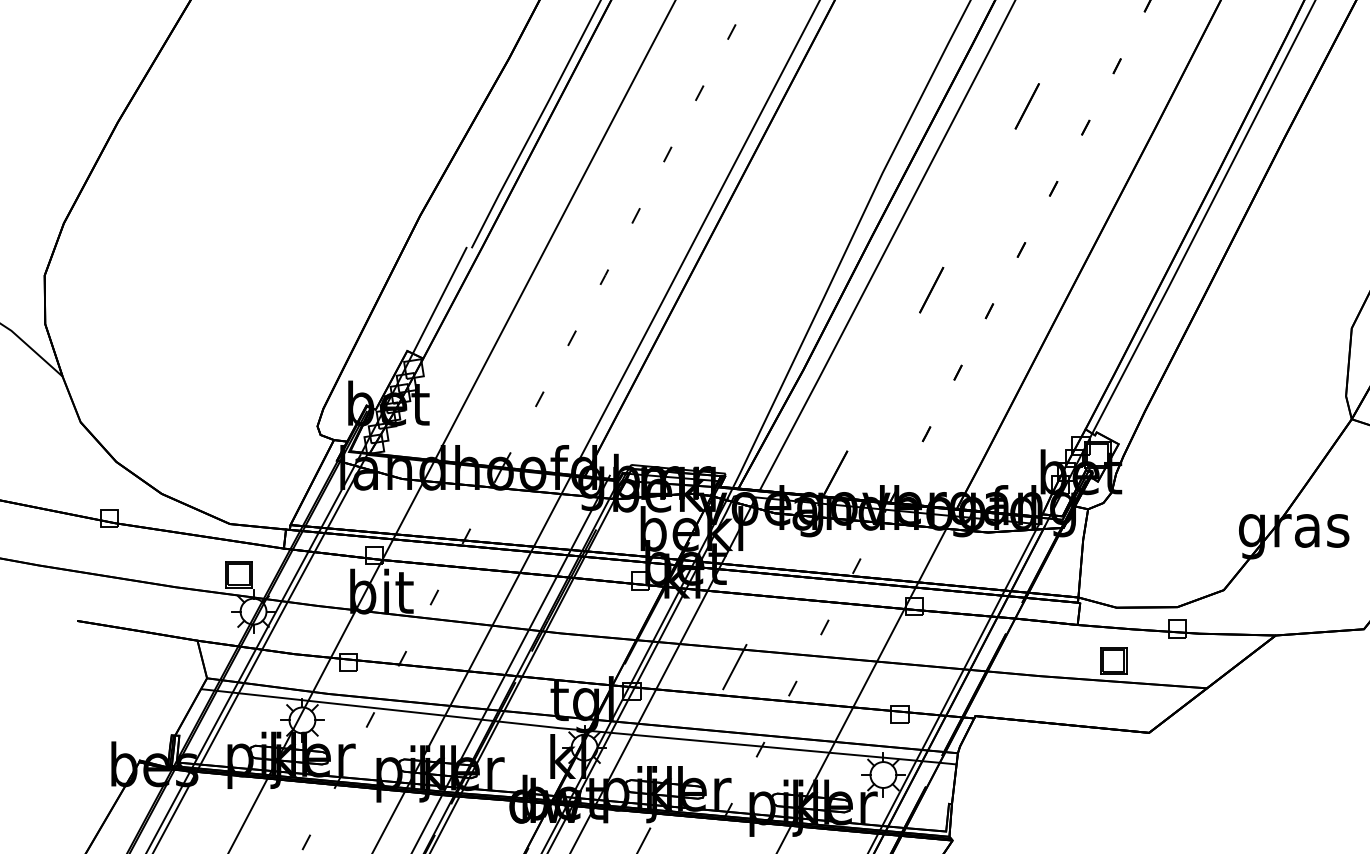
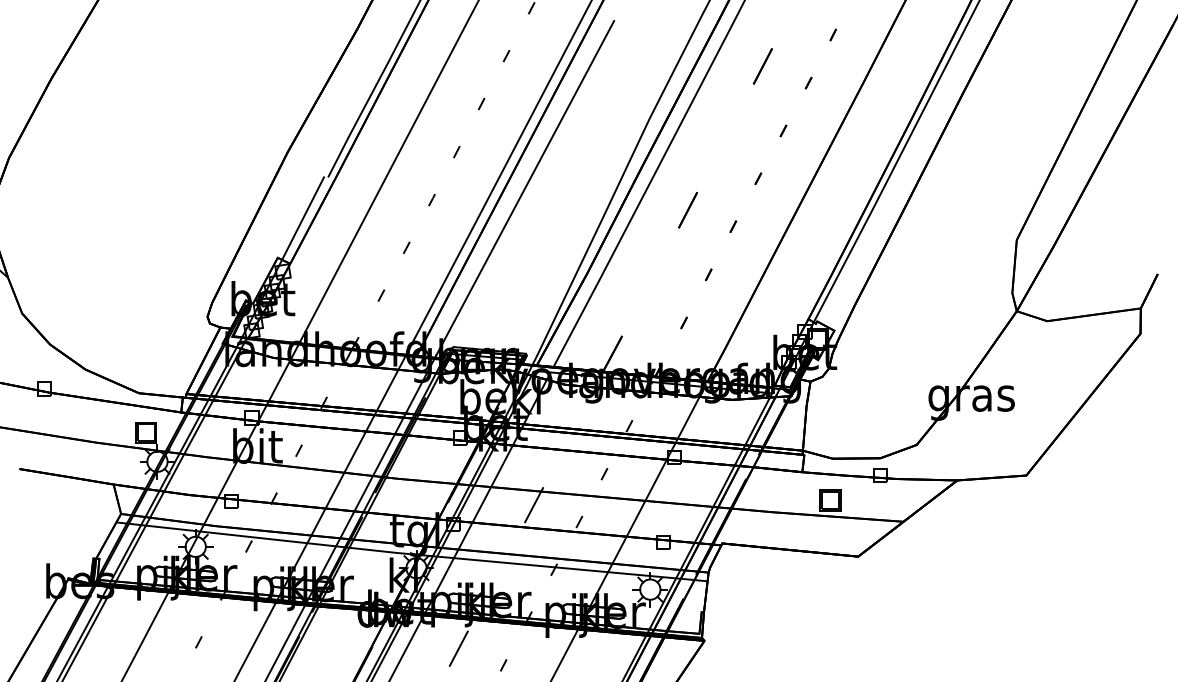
line: (723, 262) -> (525, 188), added

